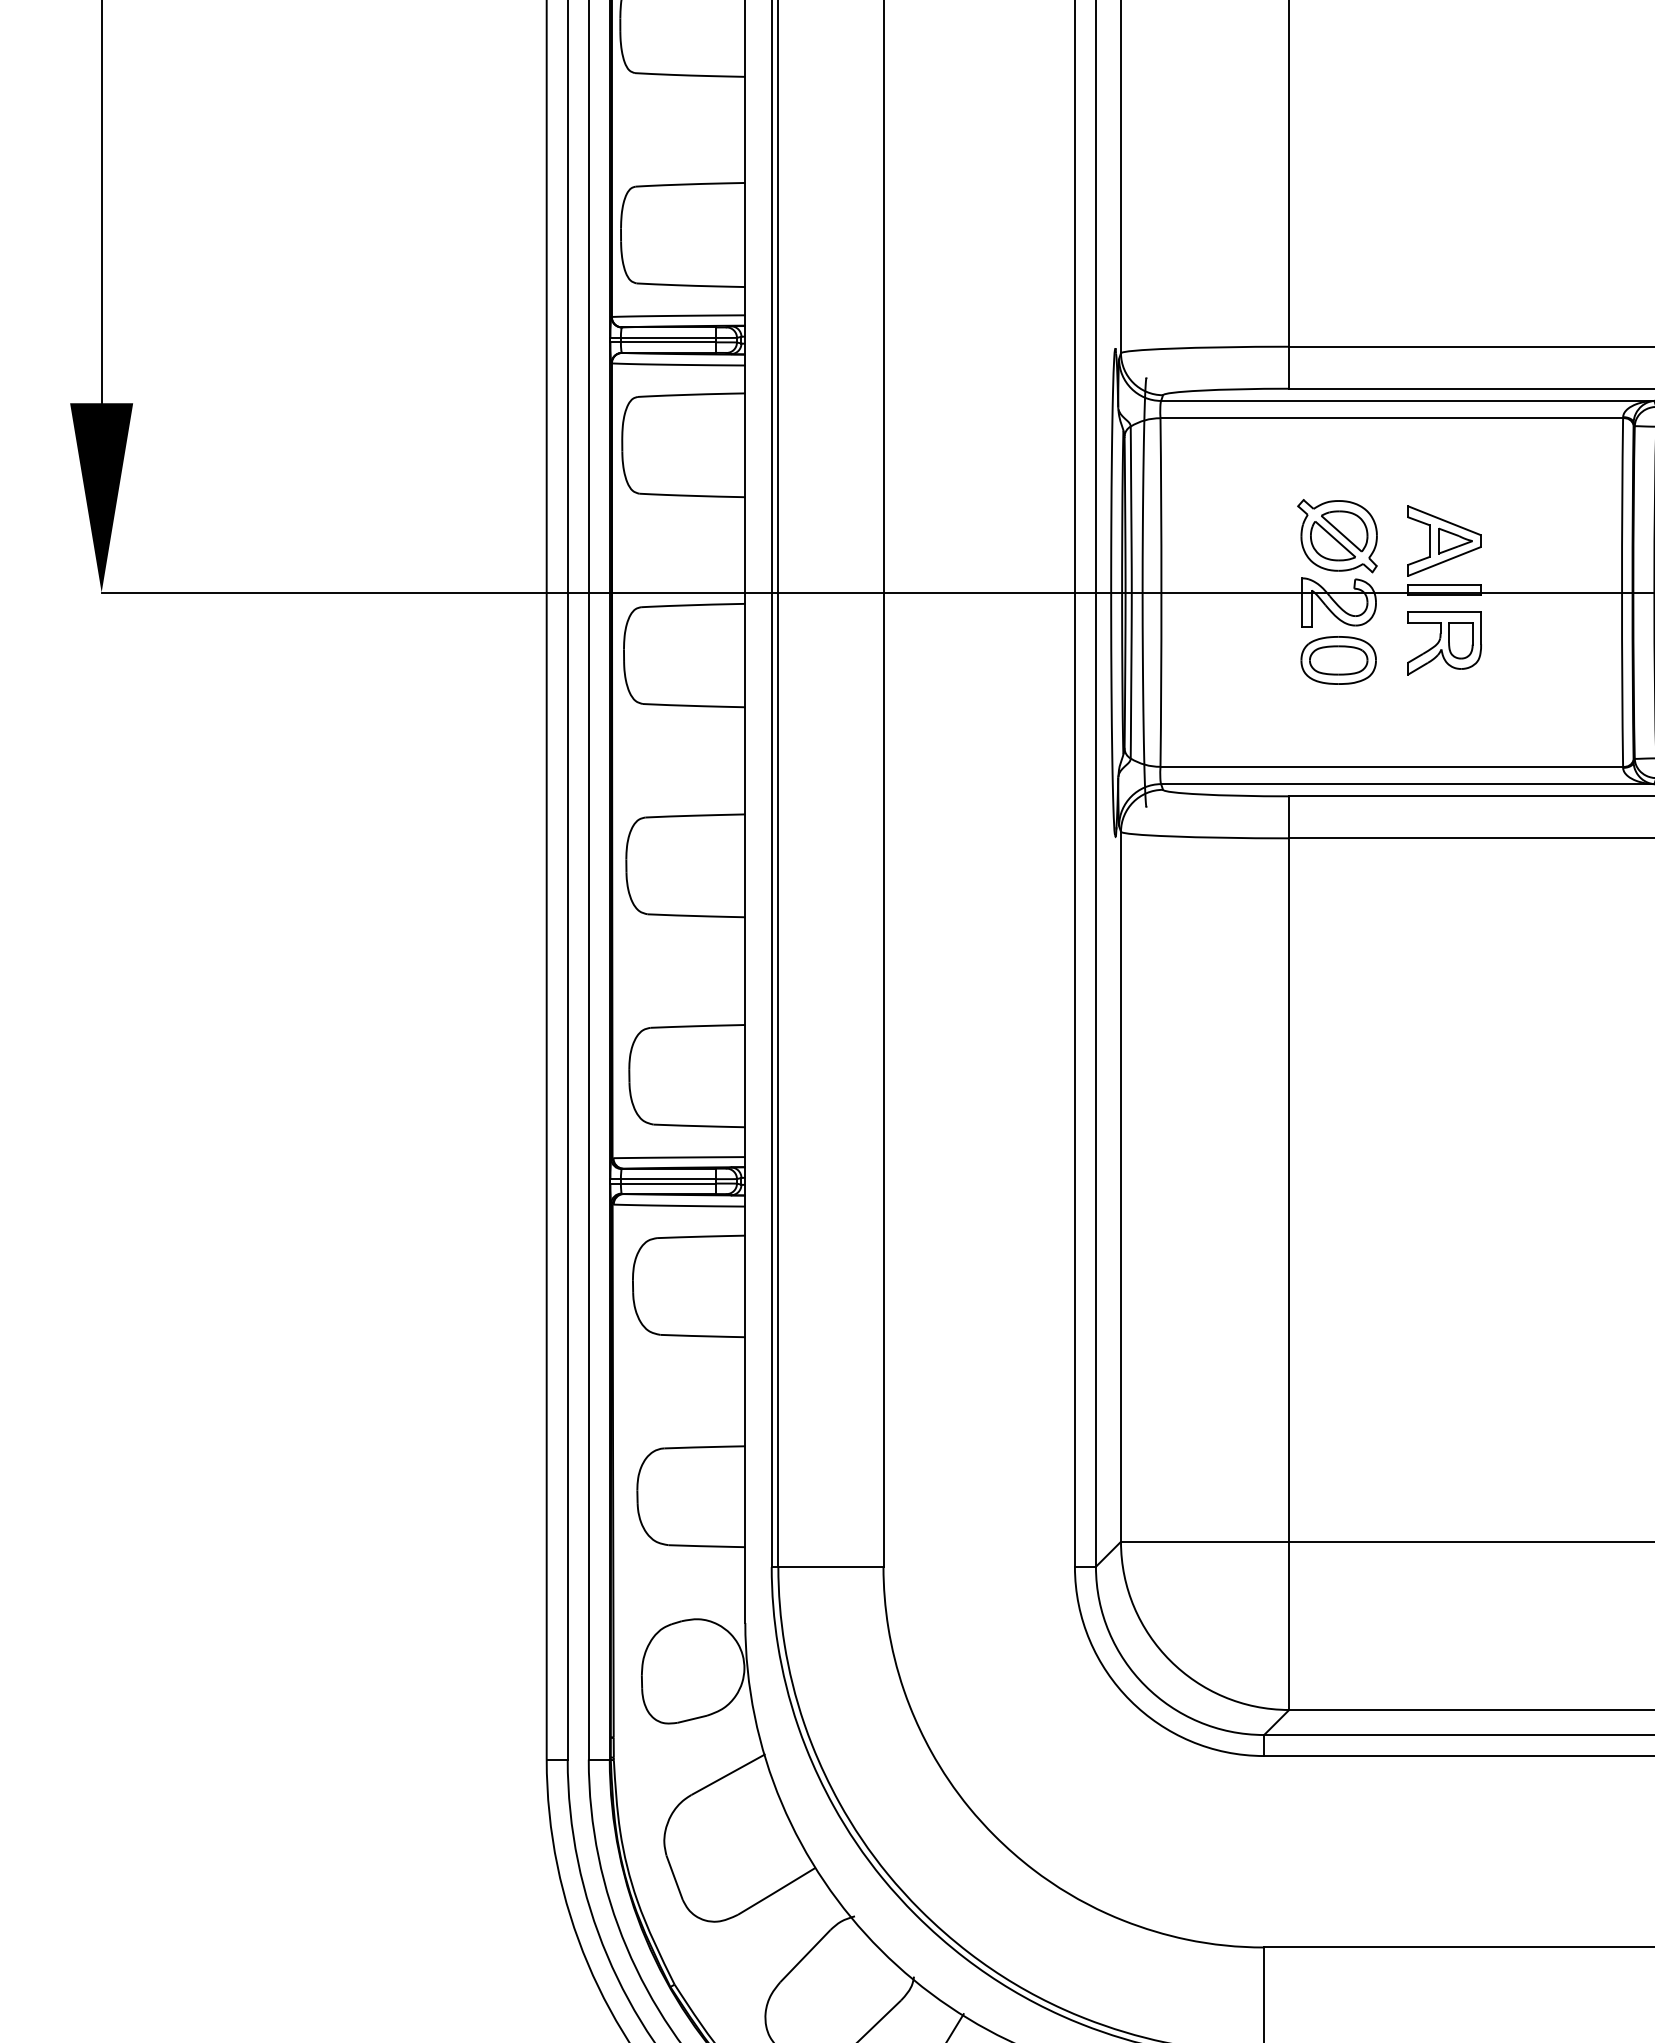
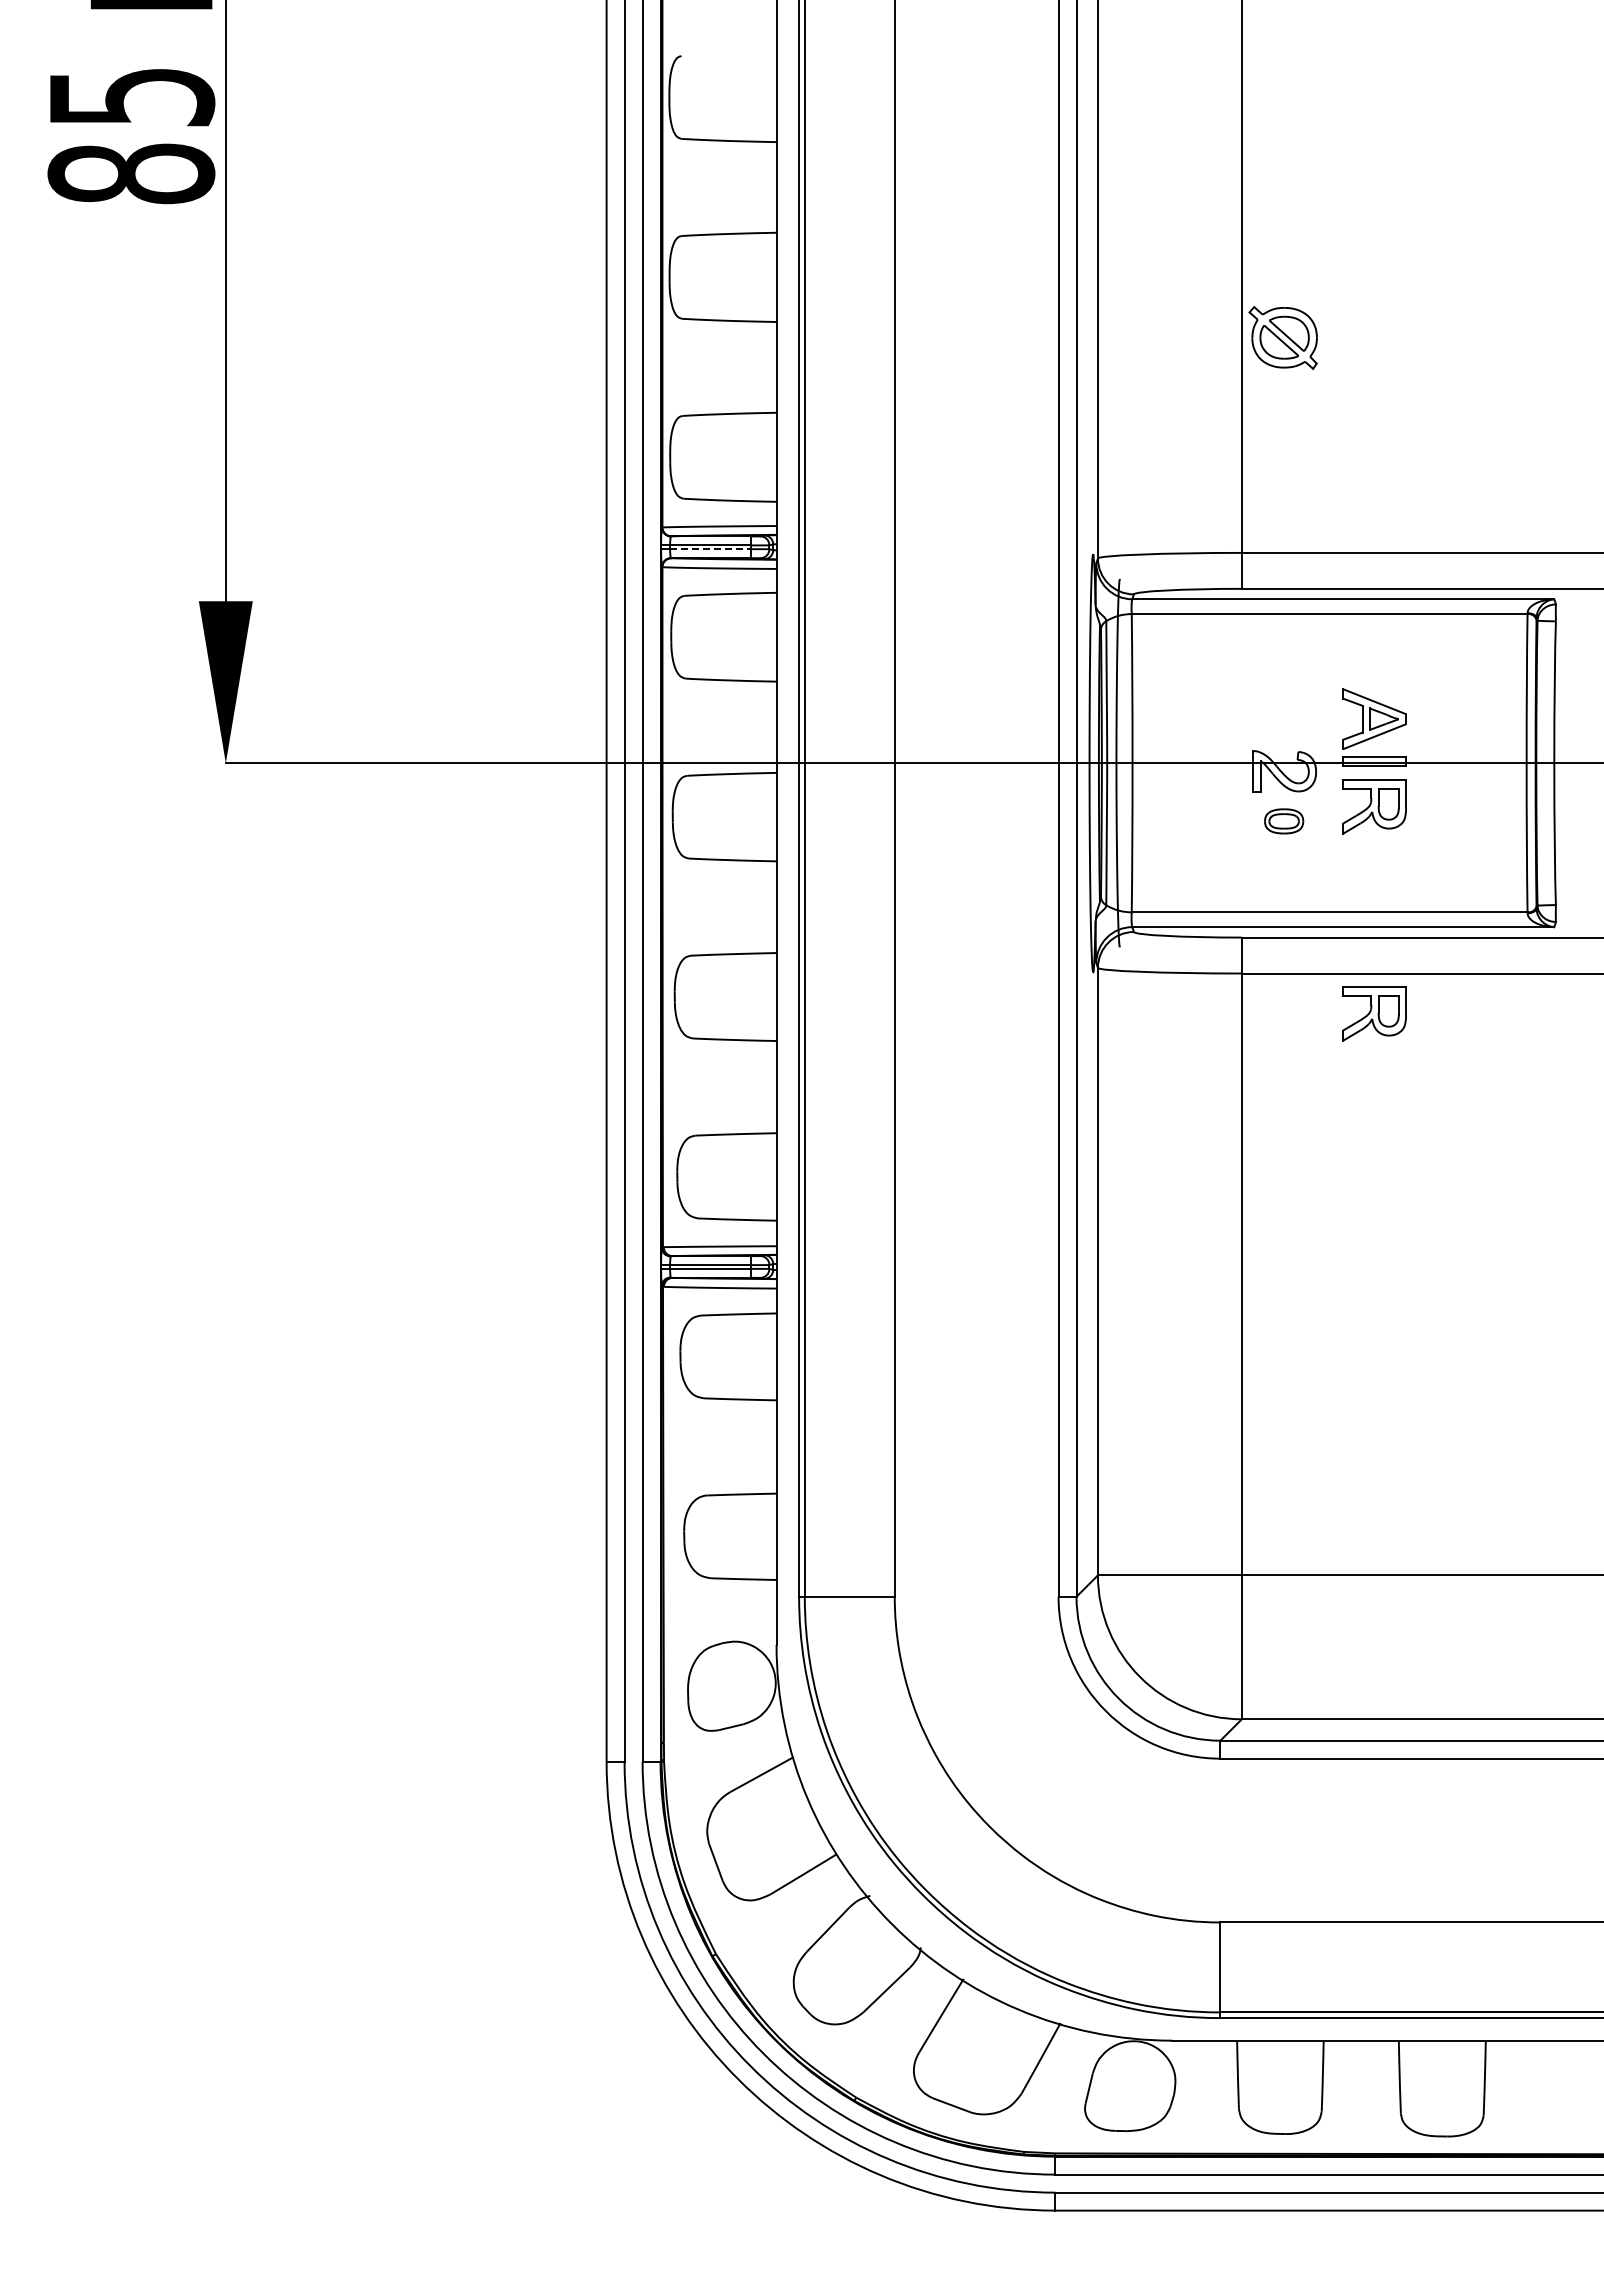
line: (668, 342) -> (710, 549), solid -> dashed
part: (1336, 535) -> (1282, 337), moved
part: (1337, 660) -> (1283, 821), size x0.6
part: (1444, 885) -> (1374, 1013), added

